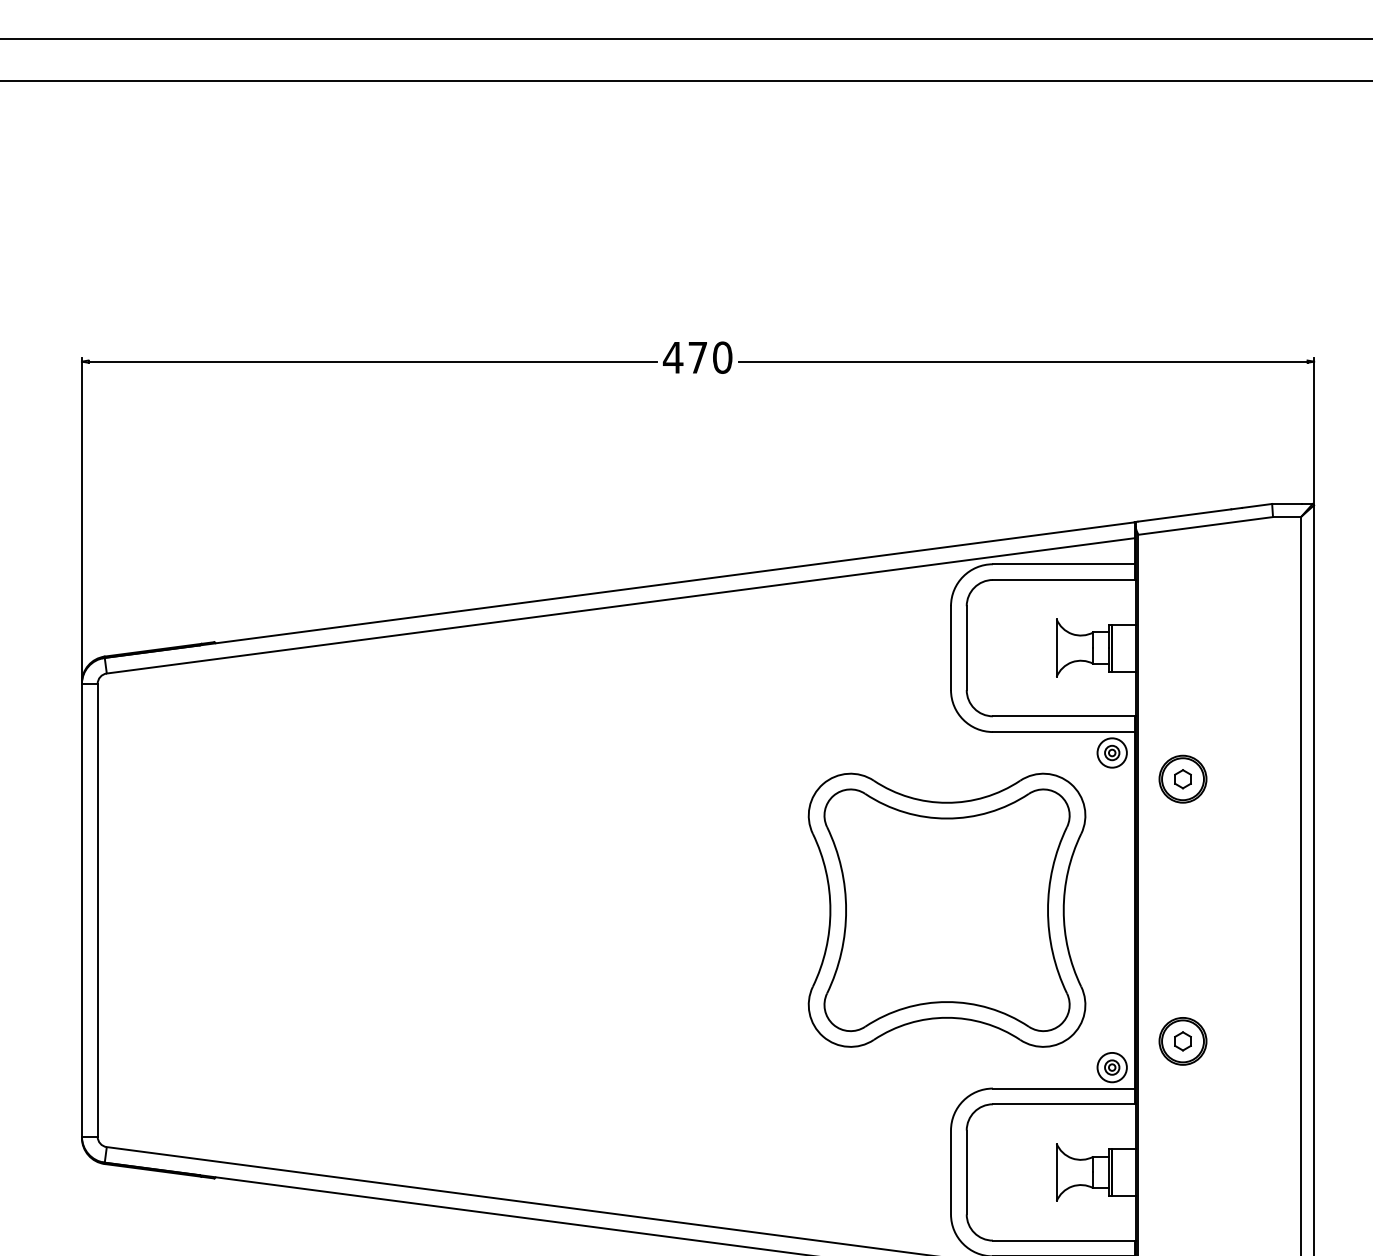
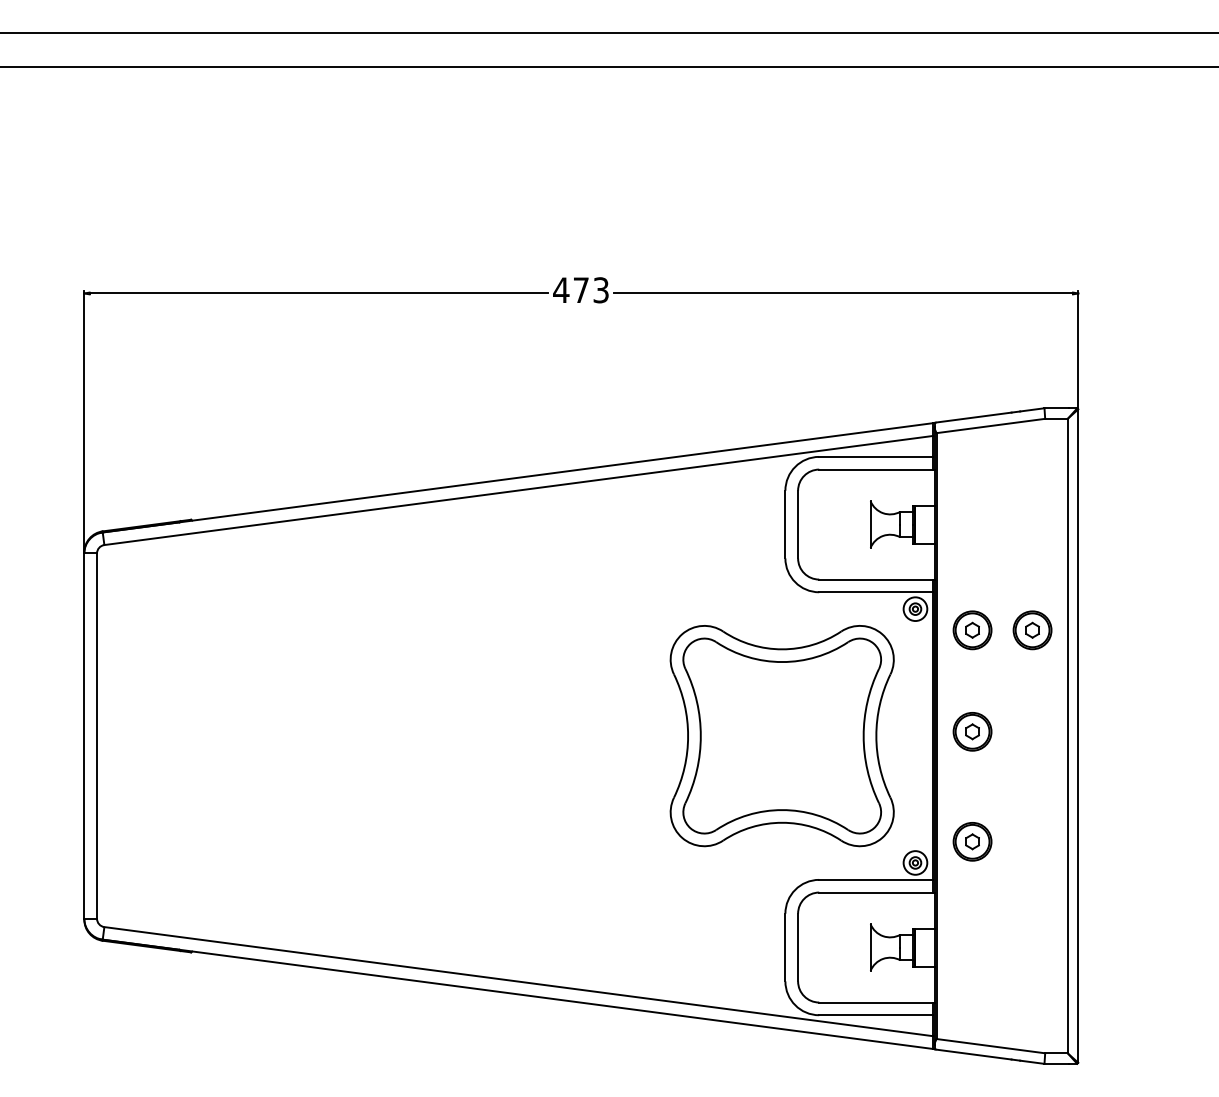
text: (723, 357) -> (601, 290), 470 -> 473
part: (1257, 779) -> (1032, 630), added
part: (1182, 904) -> (972, 731), added

